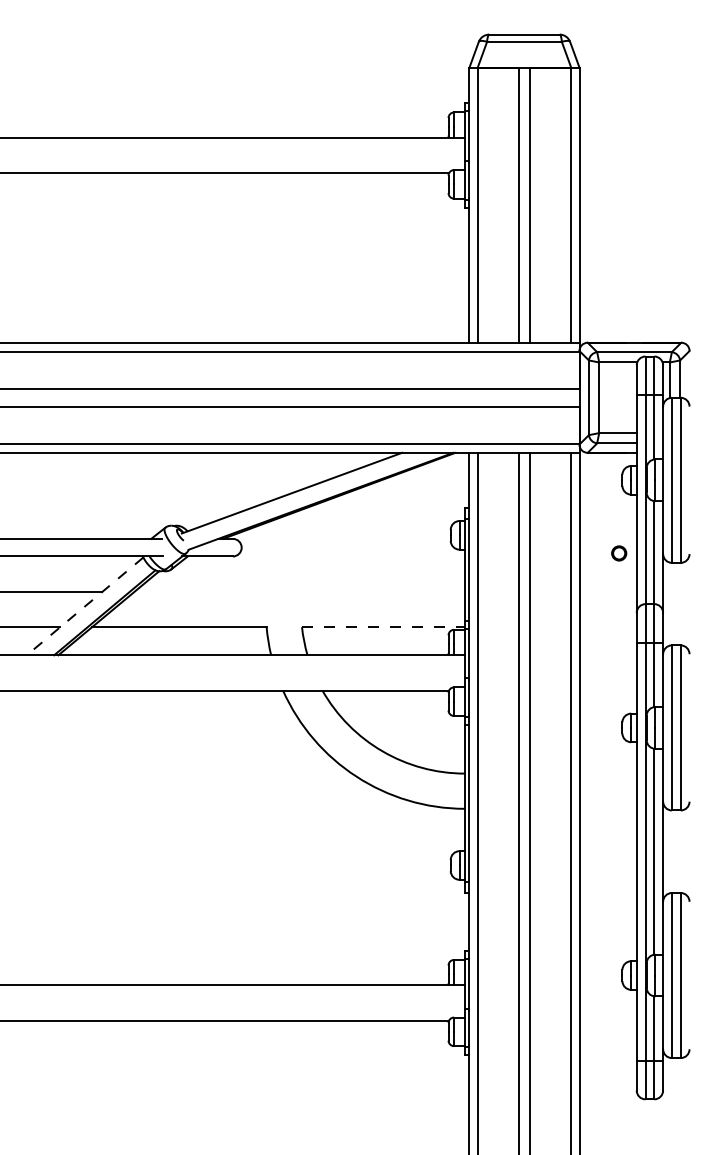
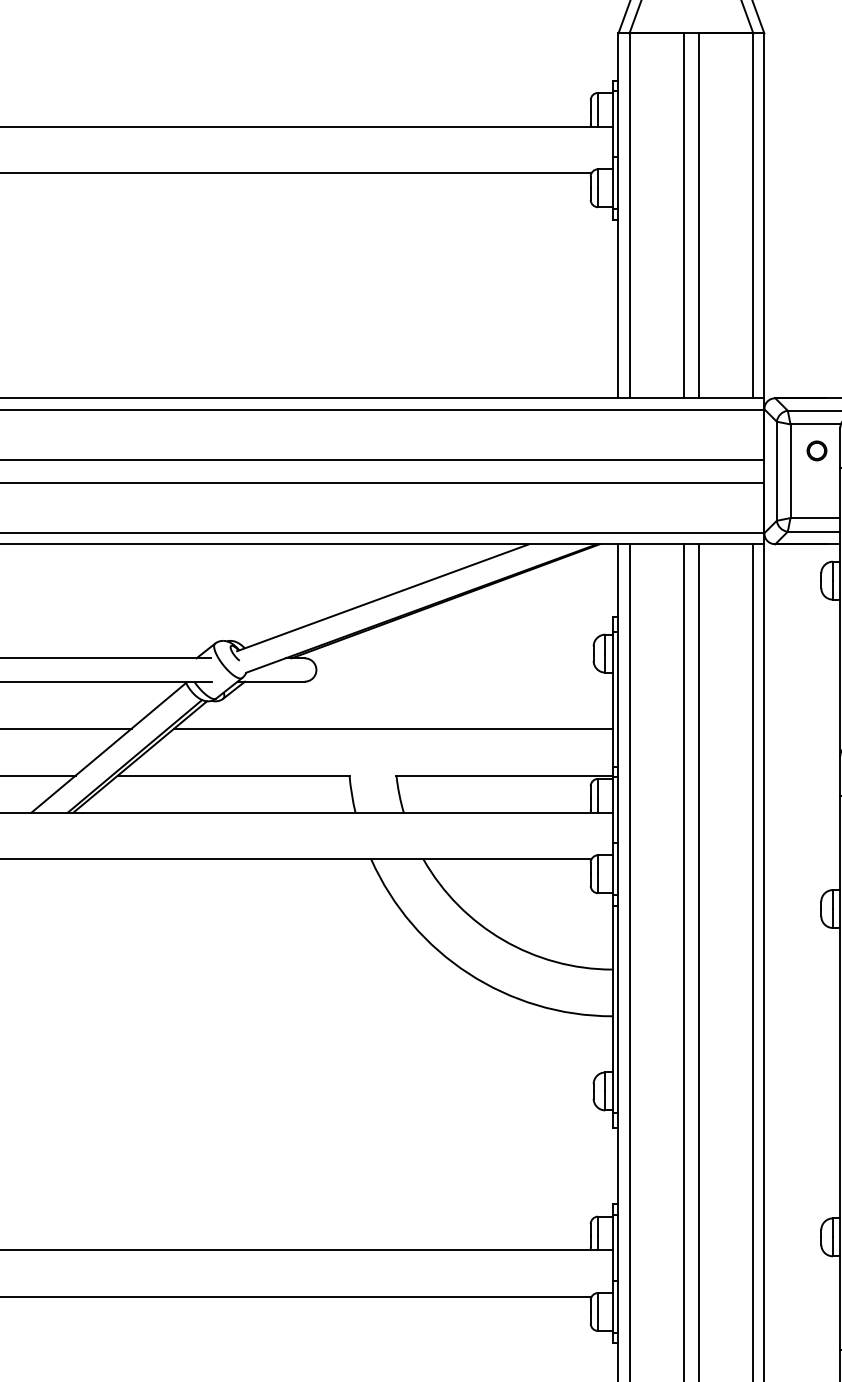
circle: (619, 553) -> (817, 450), moved
line: (299, 592) -> (393, 729), added
line: (84, 606) -> (108, 748), dashed -> solid
line: (383, 627) -> (504, 775), dashed -> solid

